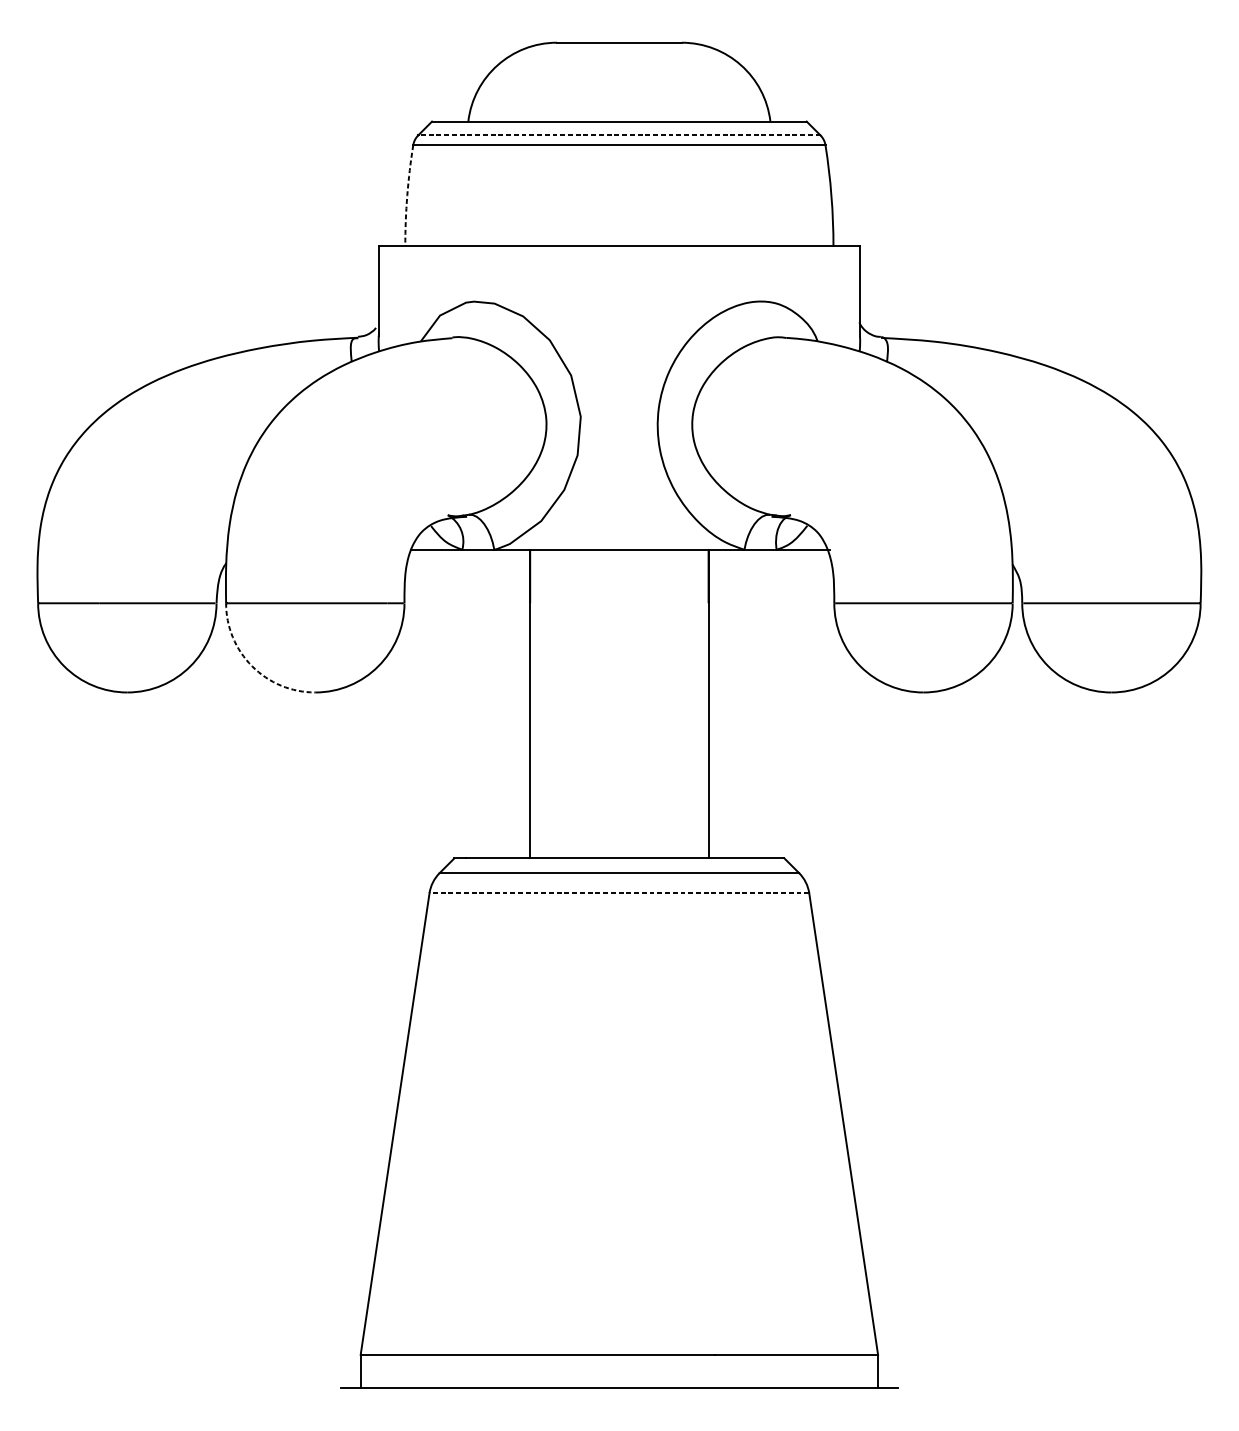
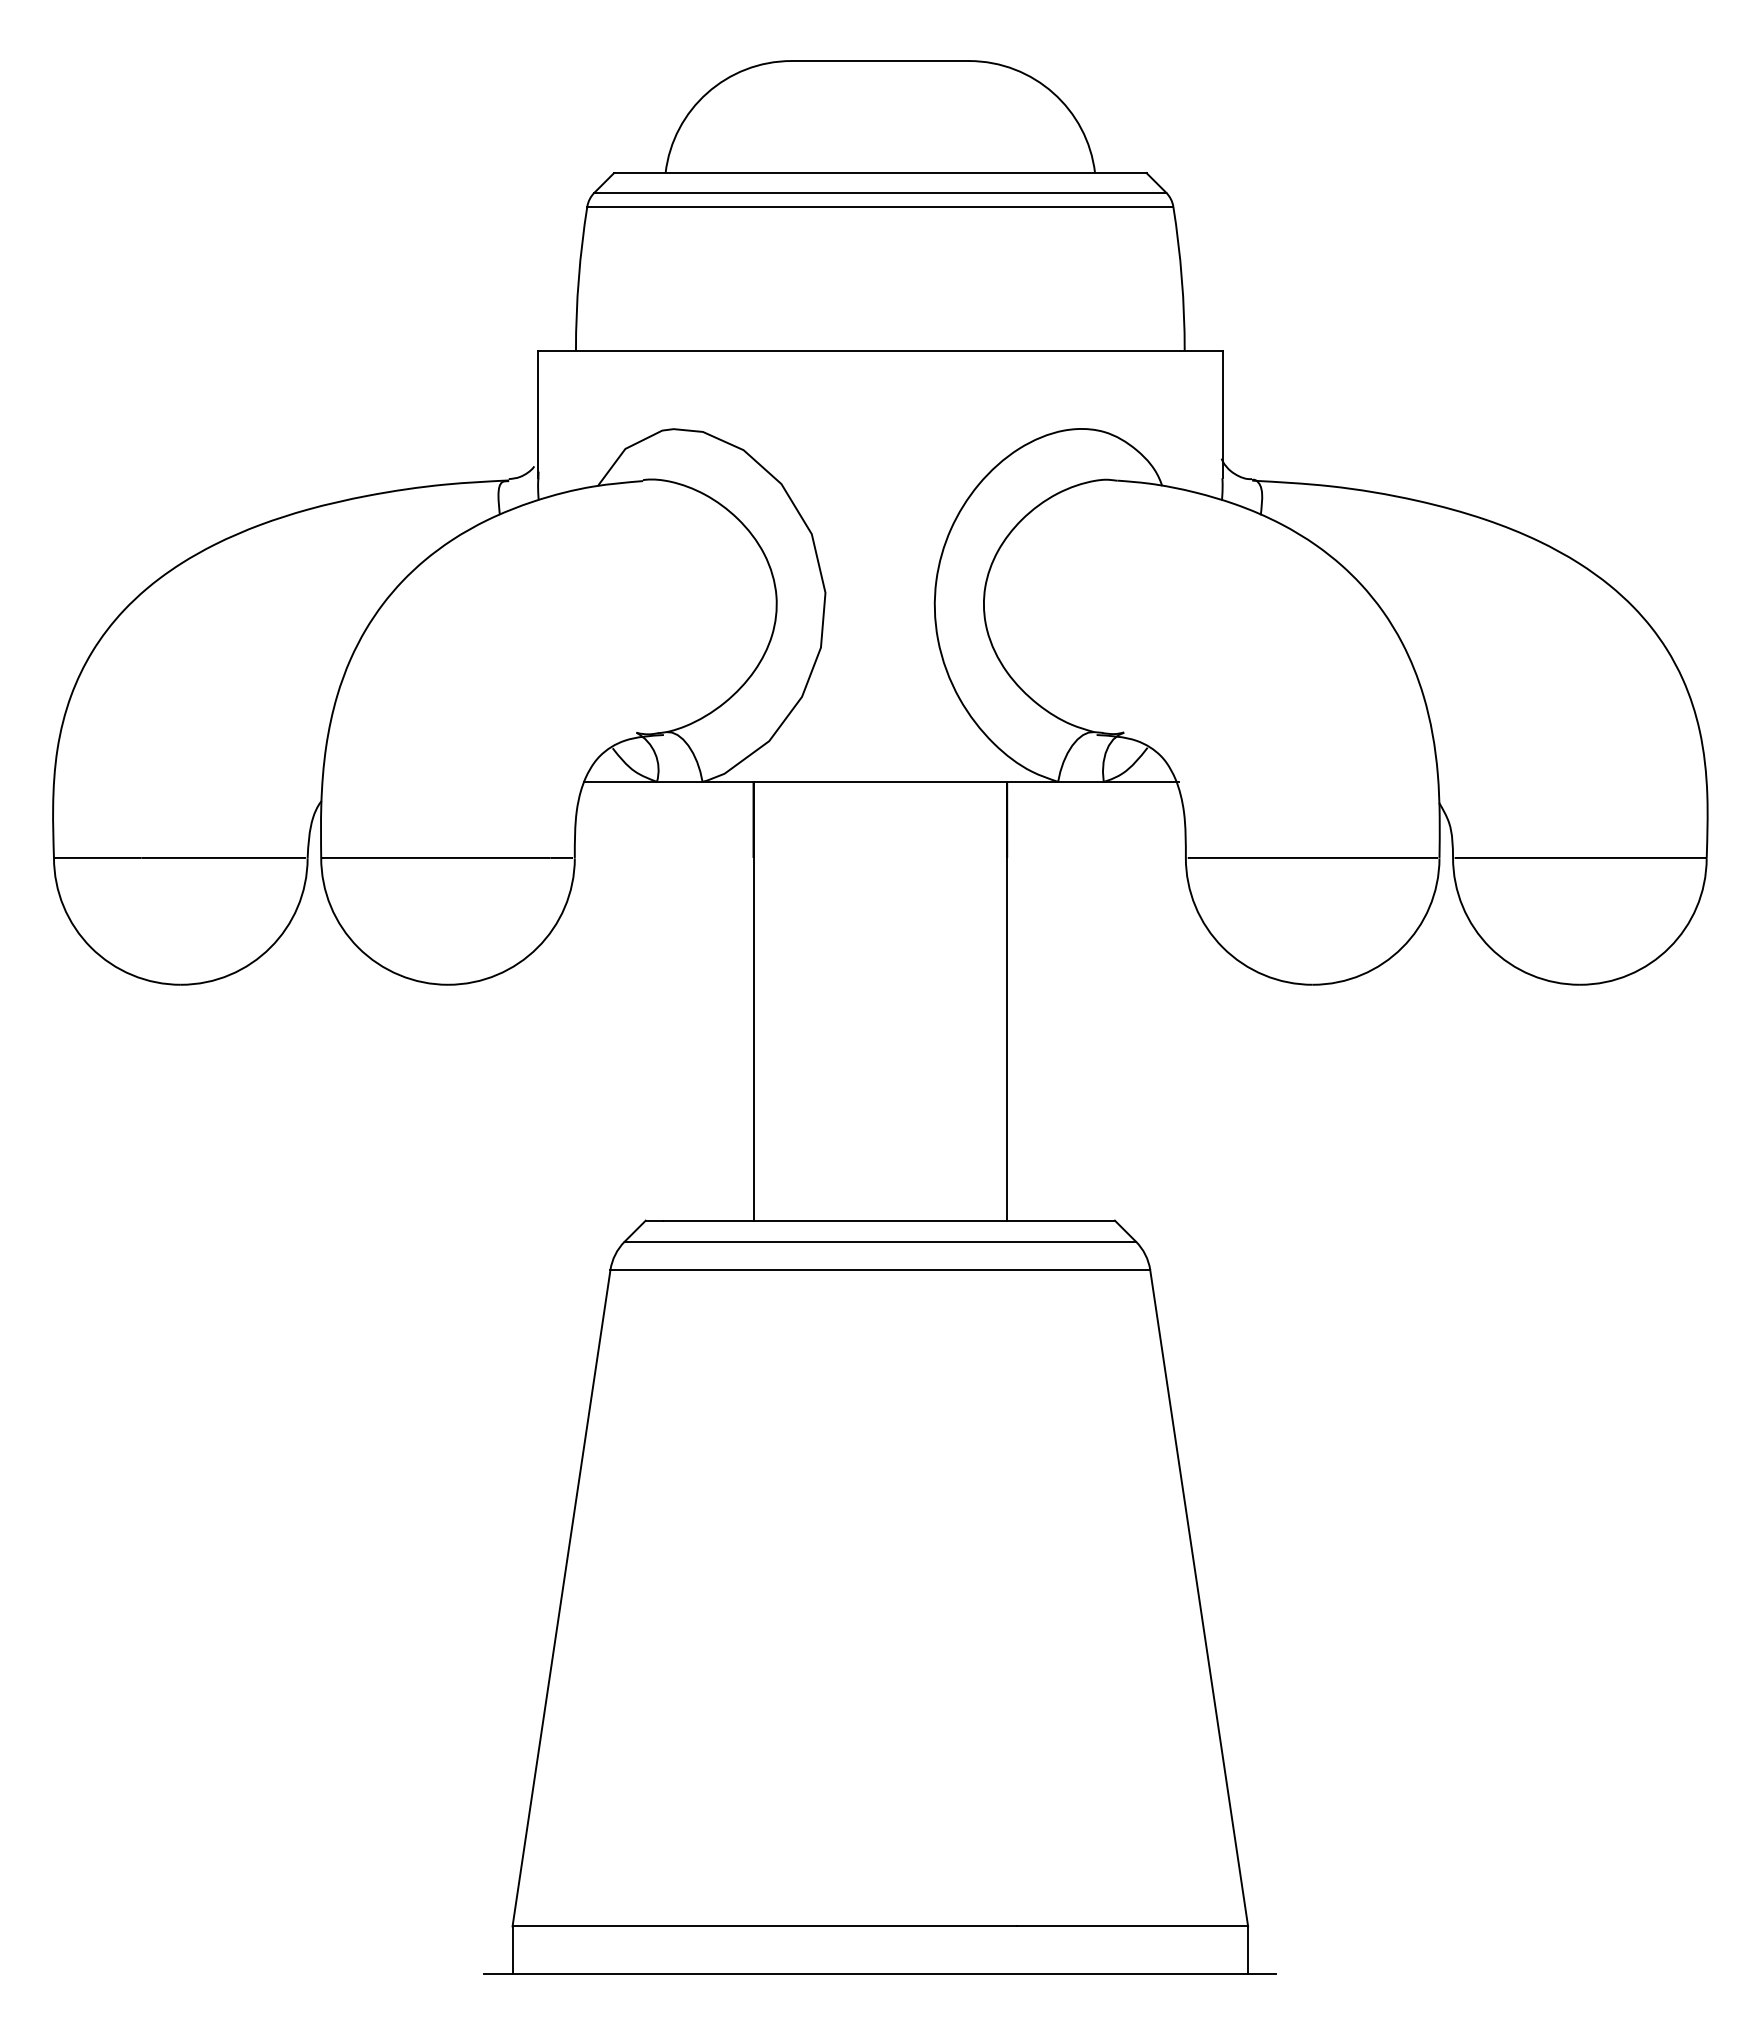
line: (619, 135) -> (880, 192), dashed -> solid
arc: (407, 195) -> (578, 278), dashed -> solid
arc: (252, 666) -> (358, 947), dashed -> solid
line: (619, 893) -> (880, 1270), dashed -> solid

